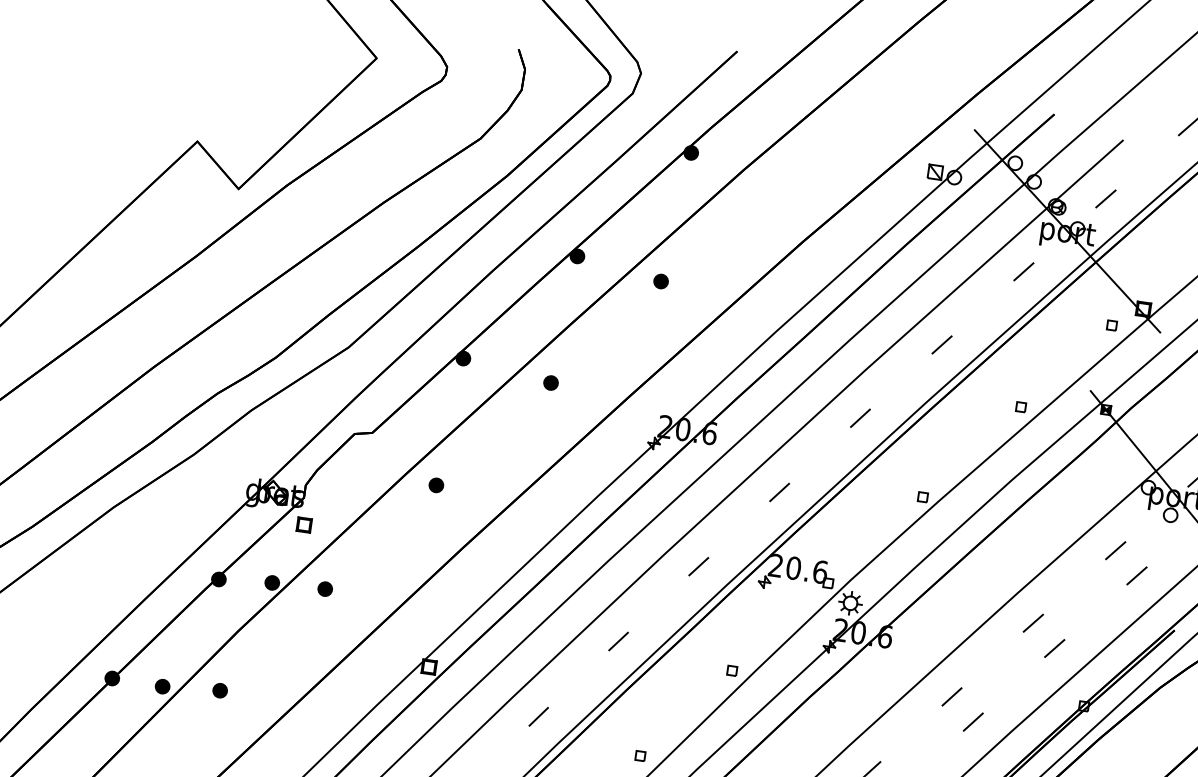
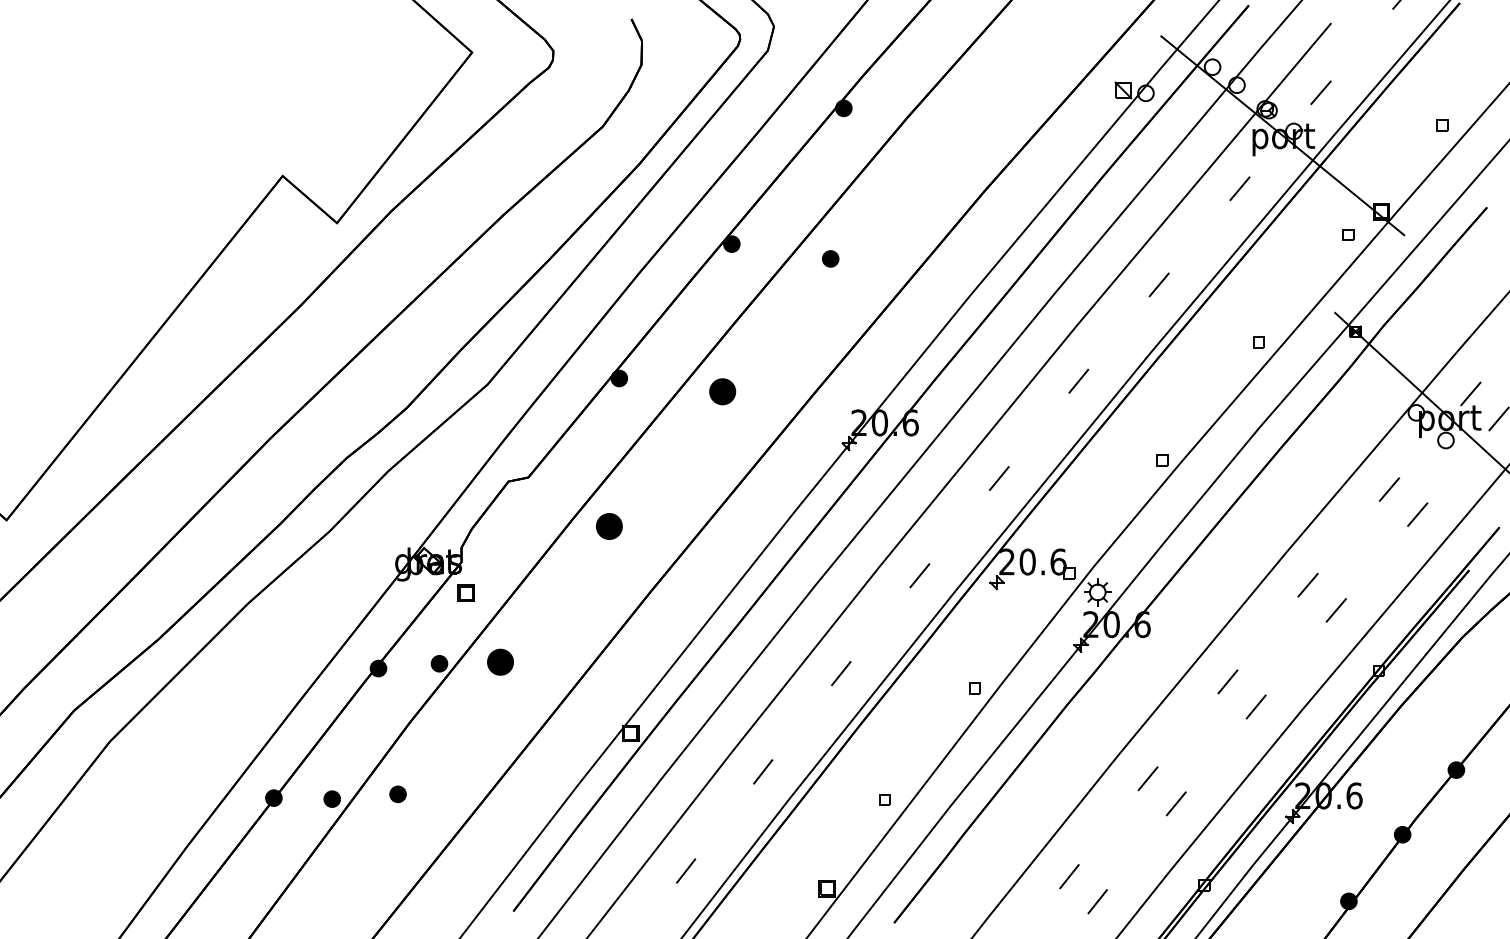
part: (551, 382) -> (722, 391), size x1.6
part: (436, 485) -> (609, 526), size x1.6
part: (325, 588) -> (500, 661), size x1.6

